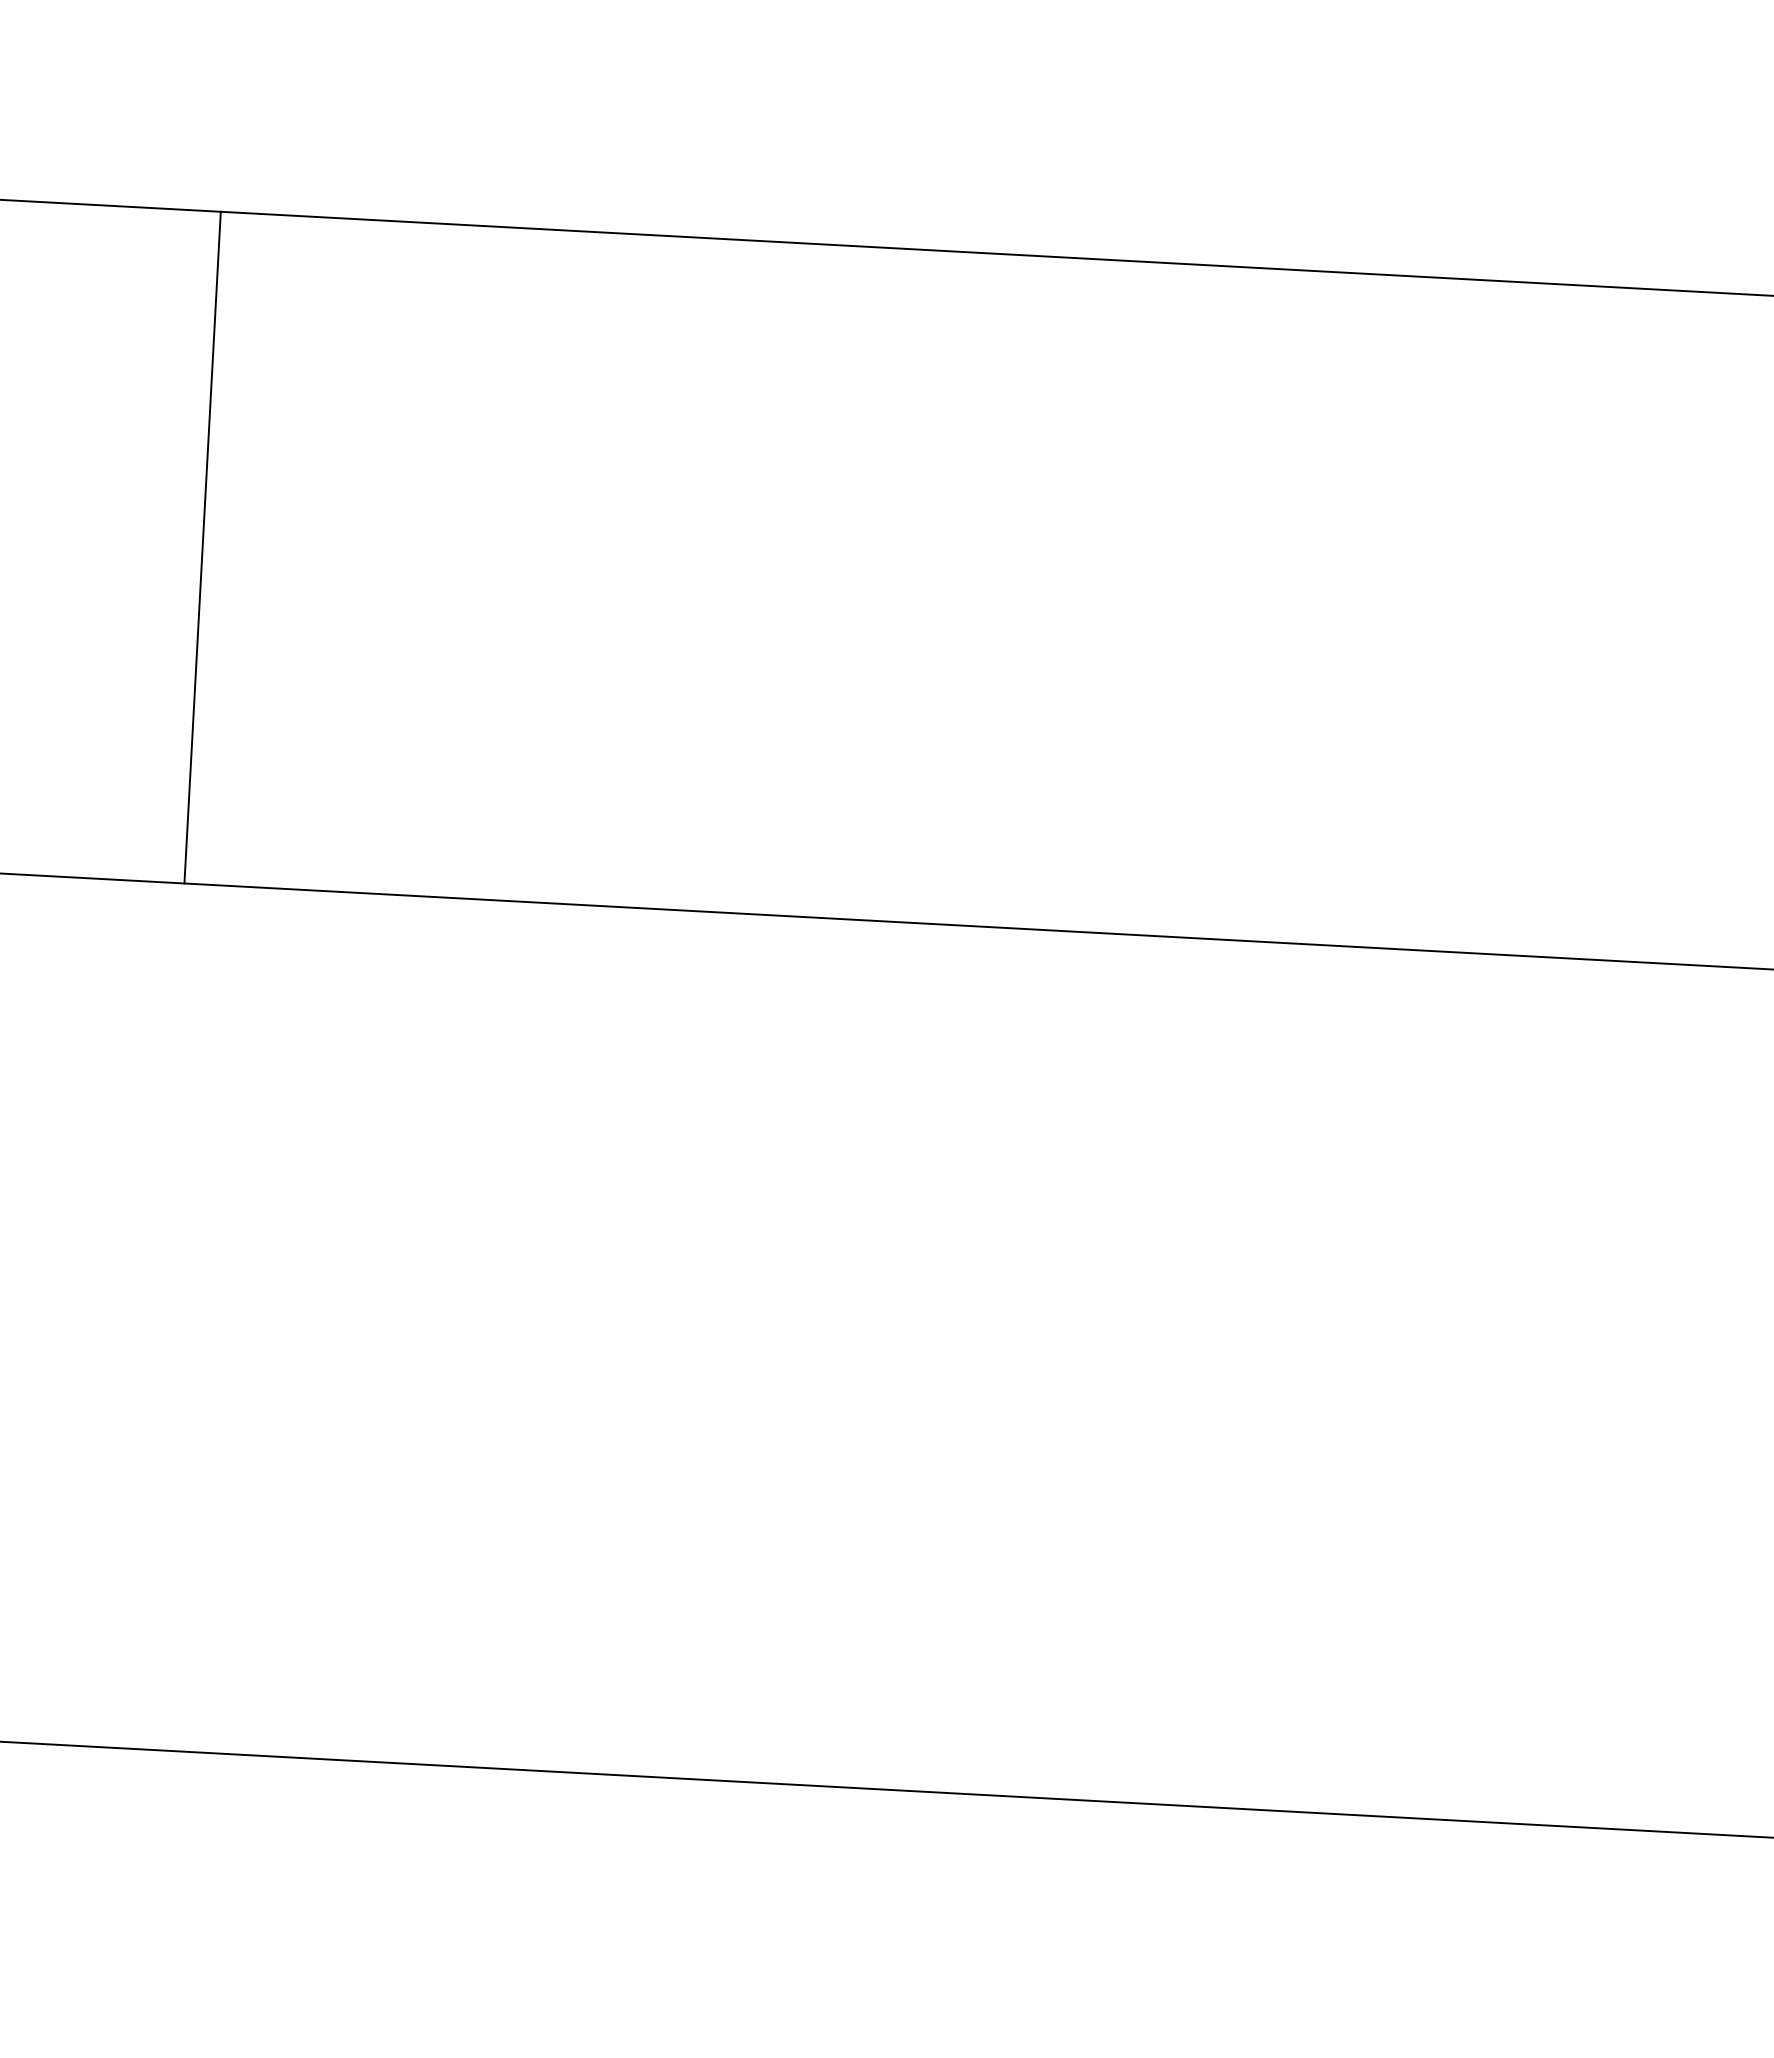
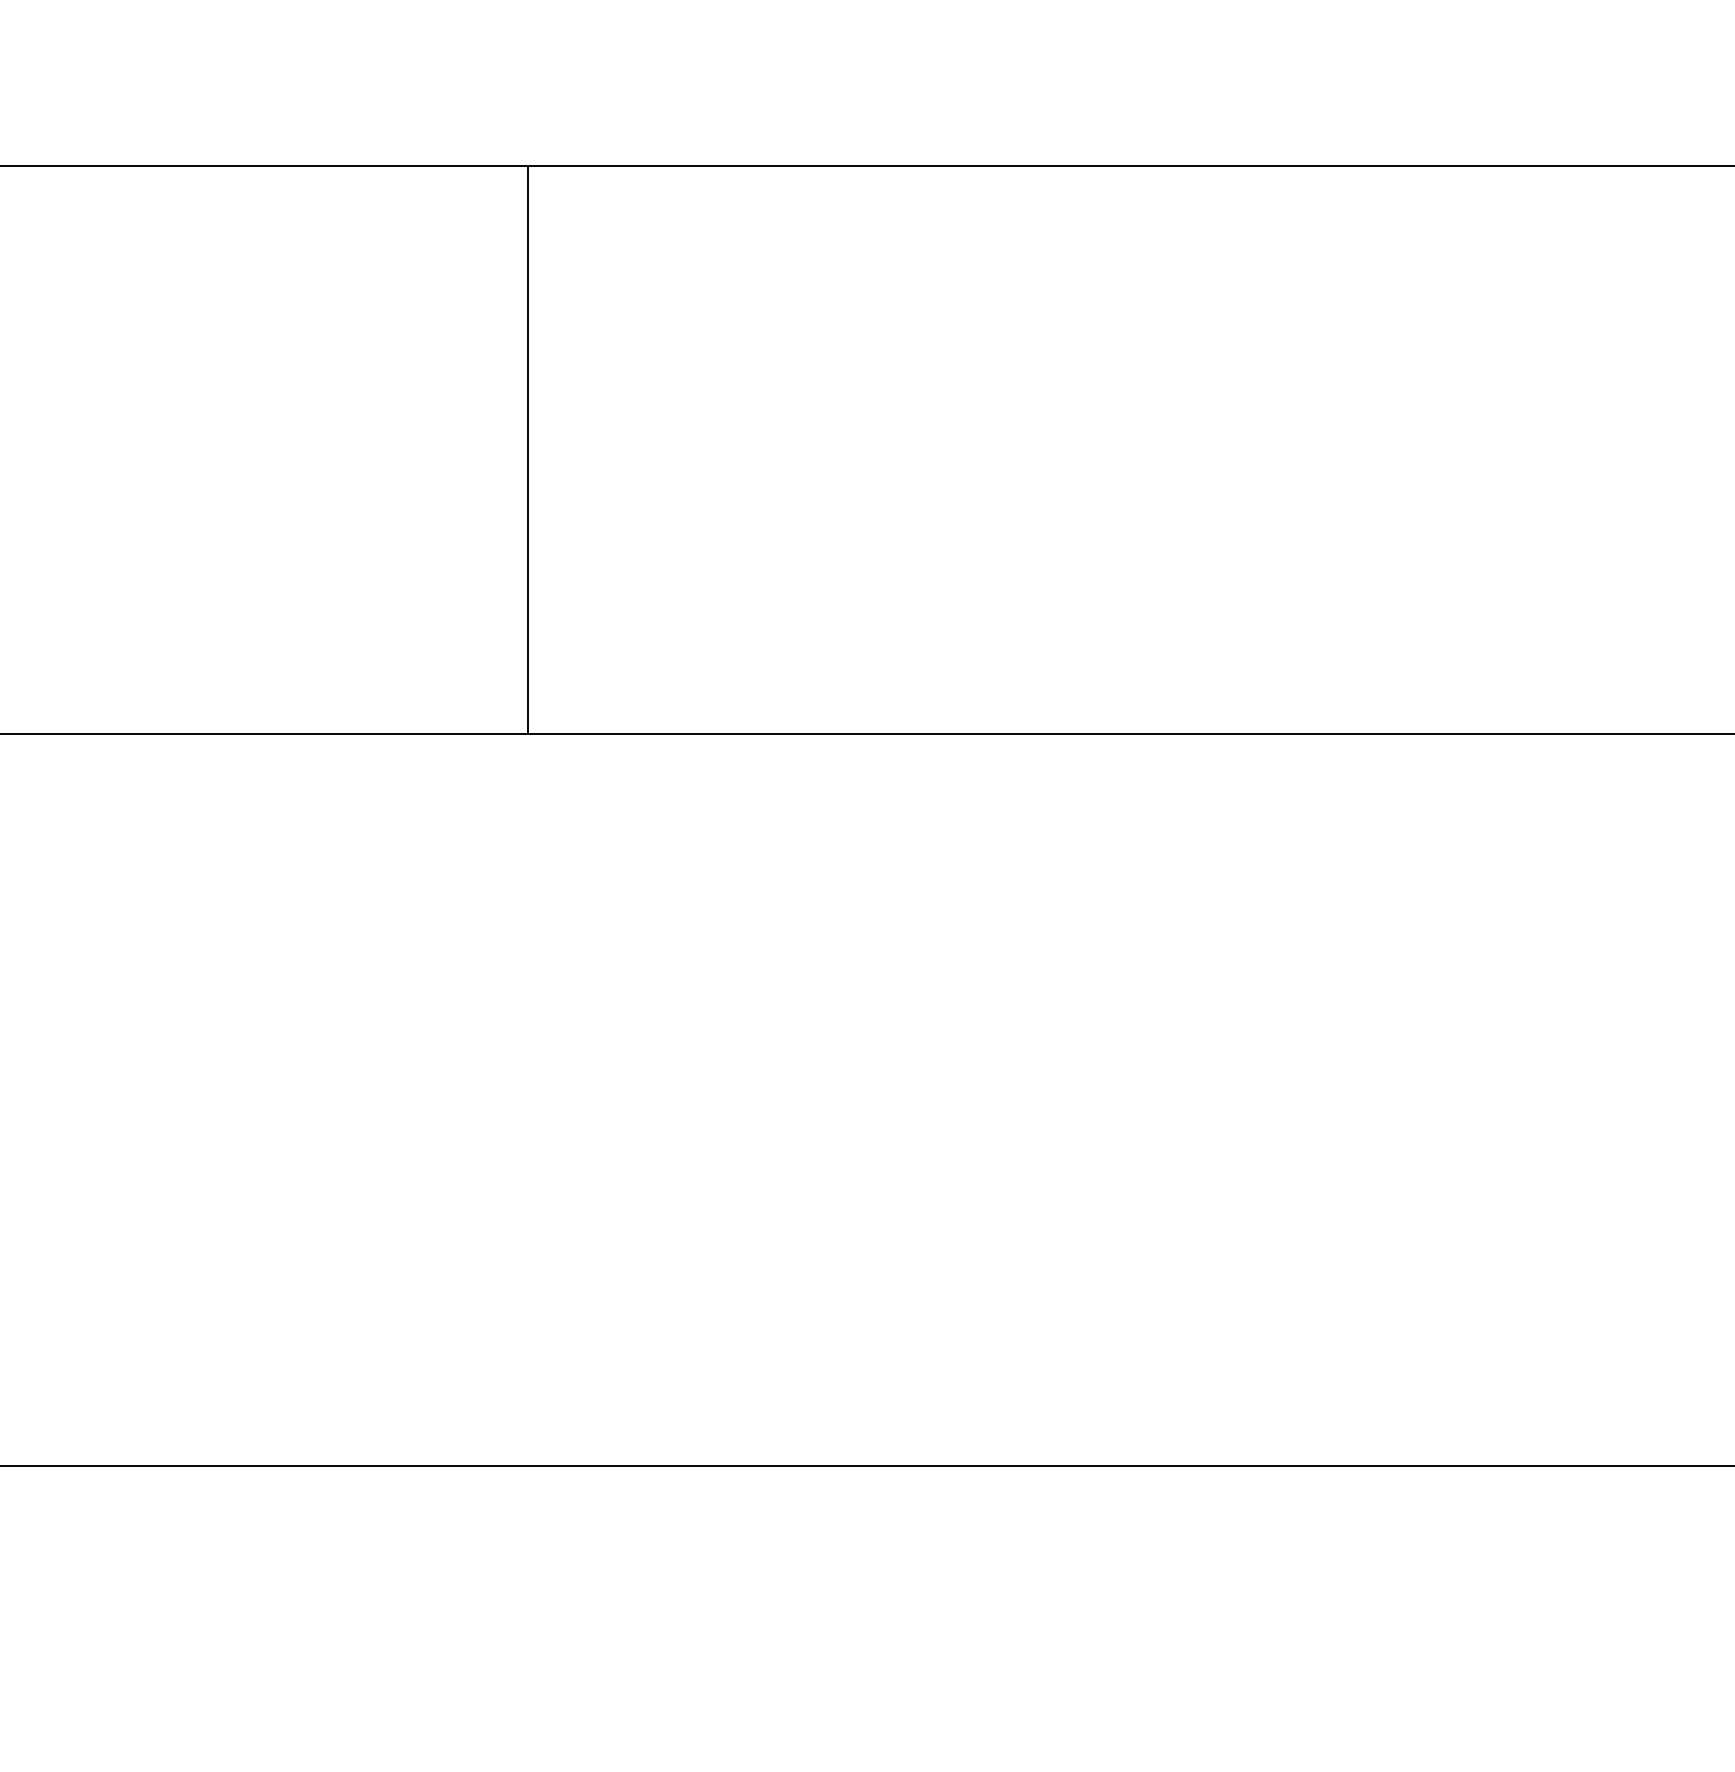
line: (202, 548) -> (528, 450), moved

